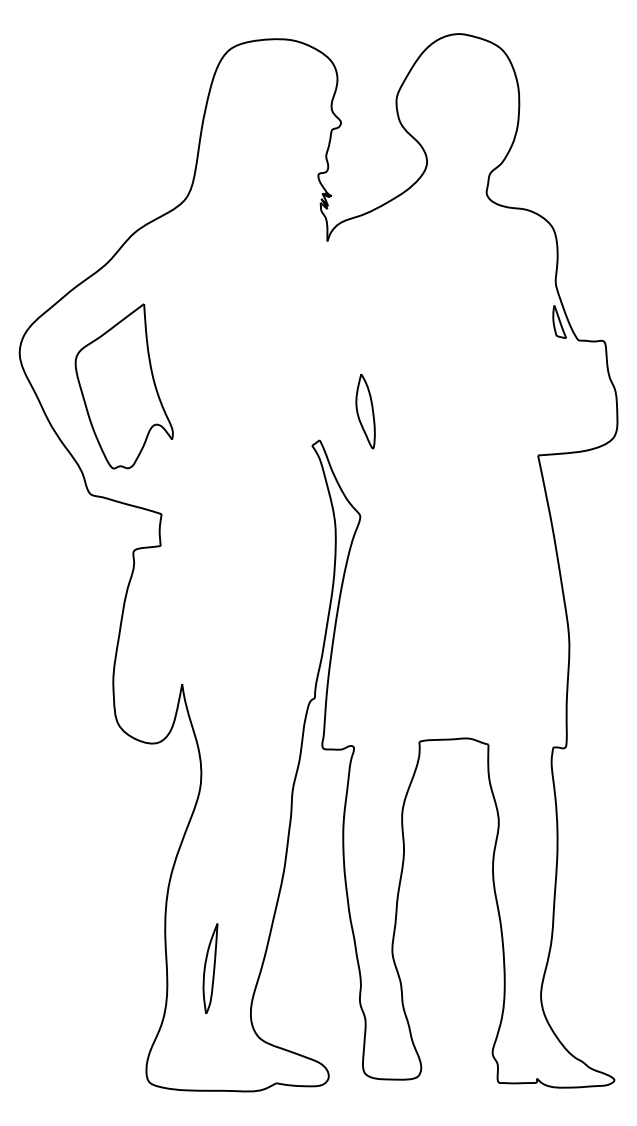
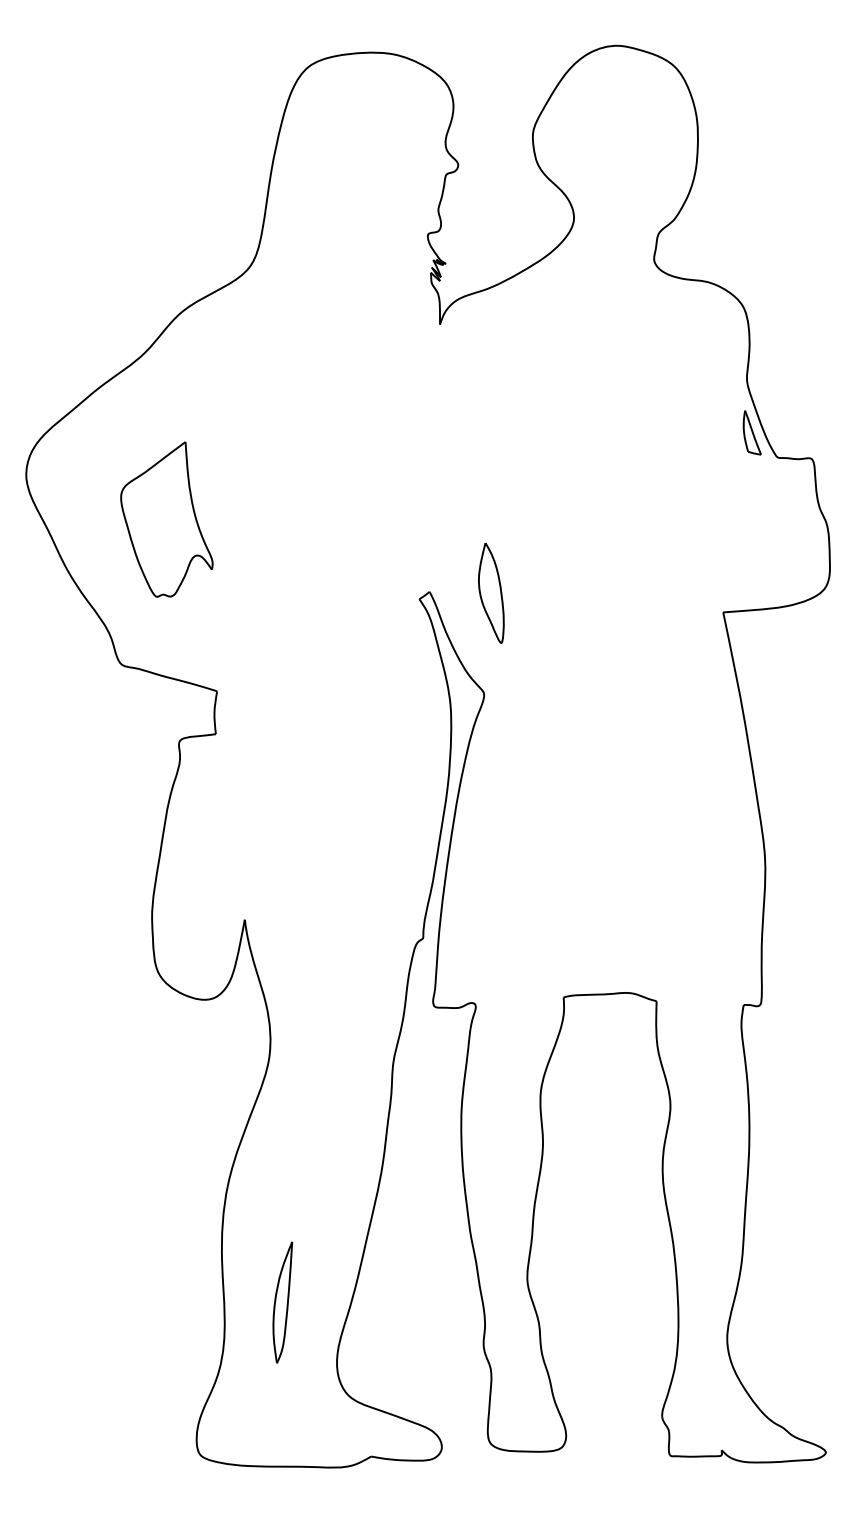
part: (124, 386) -> (166, 519), size x0.7
part: (365, 411) -> (491, 593), moved

